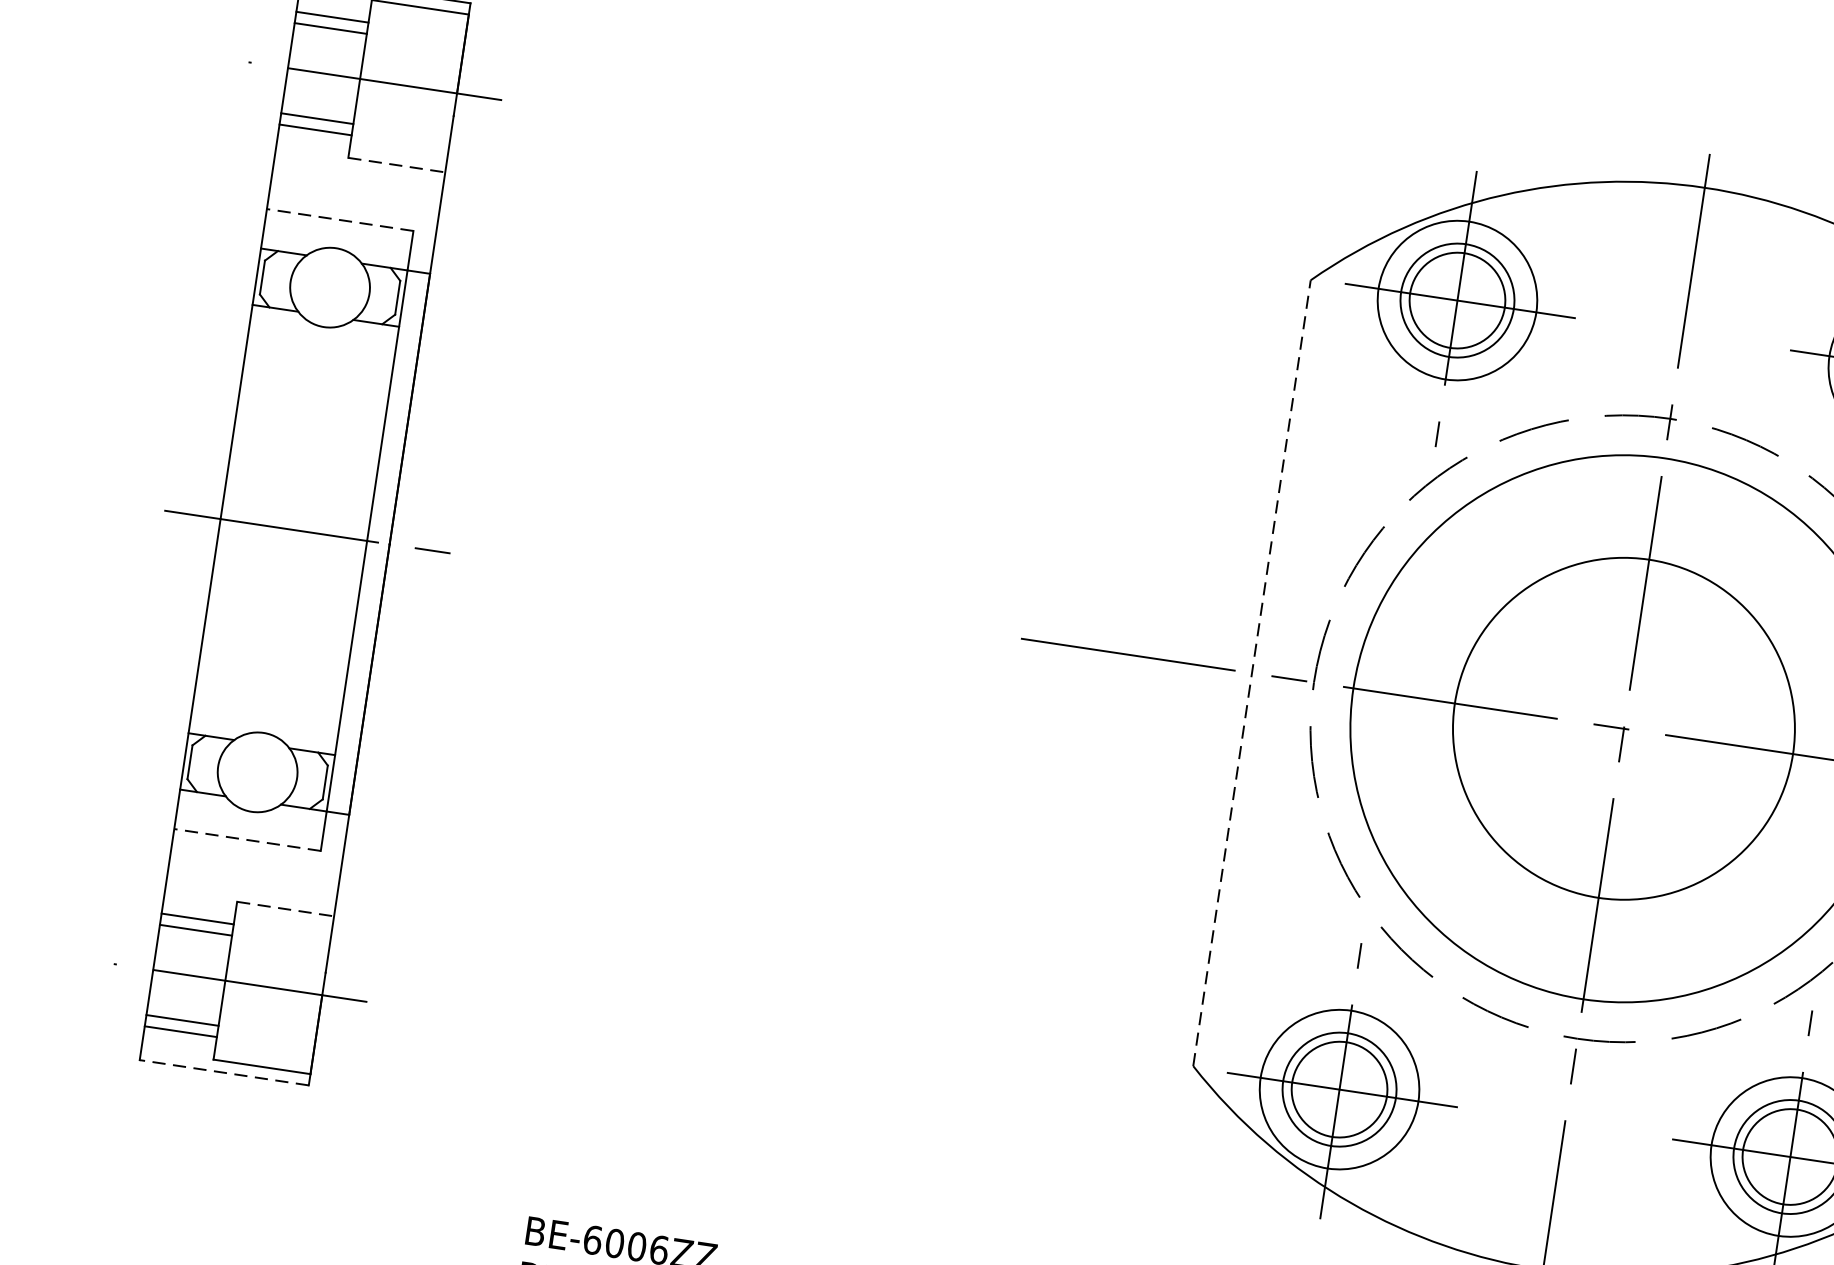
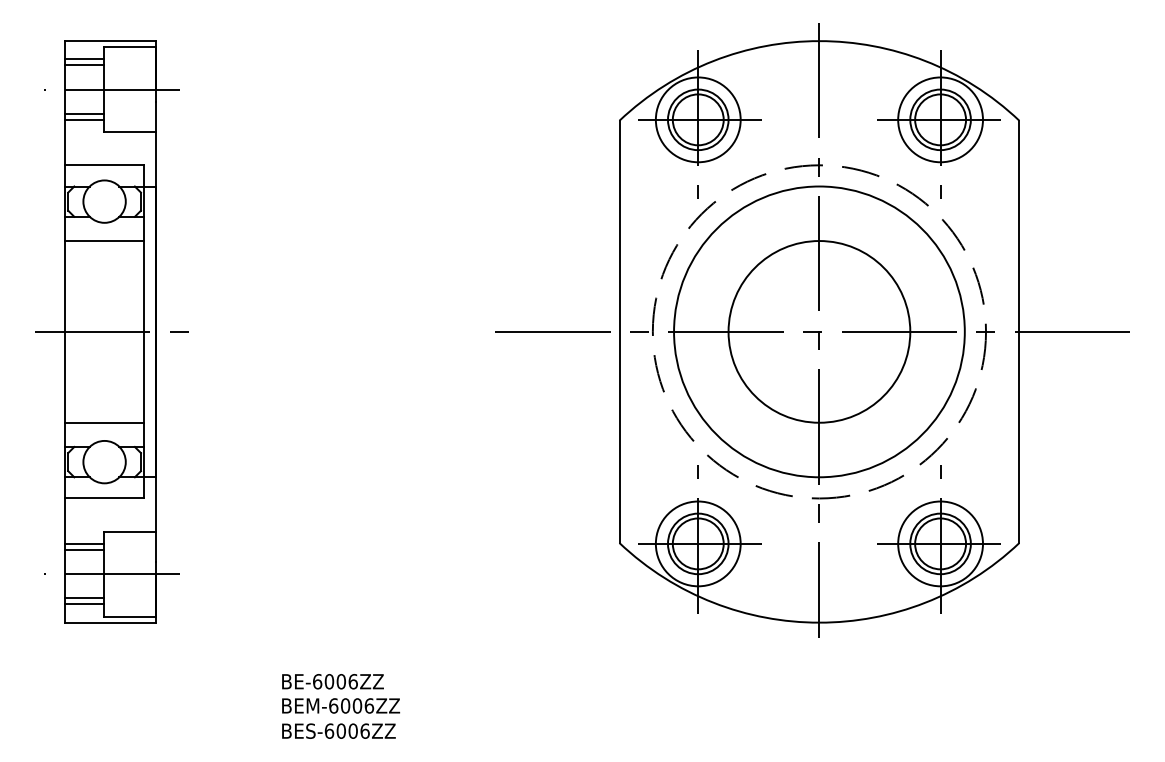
line: (397, 164) -> (130, 131), dashed -> solid
line: (339, 220) -> (104, 165), dashed -> solid
line: (318, 361) -> (104, 241), added
line: (1252, 672) -> (619, 331), dashed -> solid
line: (268, 698) -> (104, 422), added
line: (247, 839) -> (104, 498), dashed -> solid
line: (286, 908) -> (130, 531), dashed -> solid
line: (224, 1072) -> (110, 622), dashed -> solid

